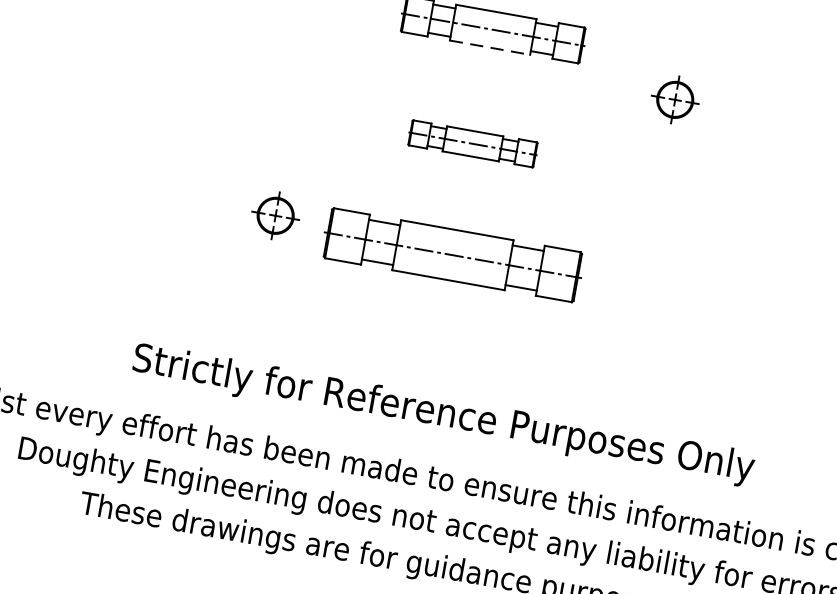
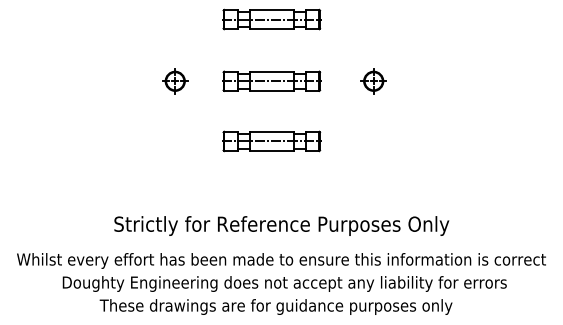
line: (489, 48) -> (271, 29), dashed -> solid
part: (674, 100) -> (373, 81), moved
part: (472, 142) -> (271, 80), size x1.43
part: (276, 216) -> (175, 81), moved
part: (452, 255) -> (271, 141), size x0.71

